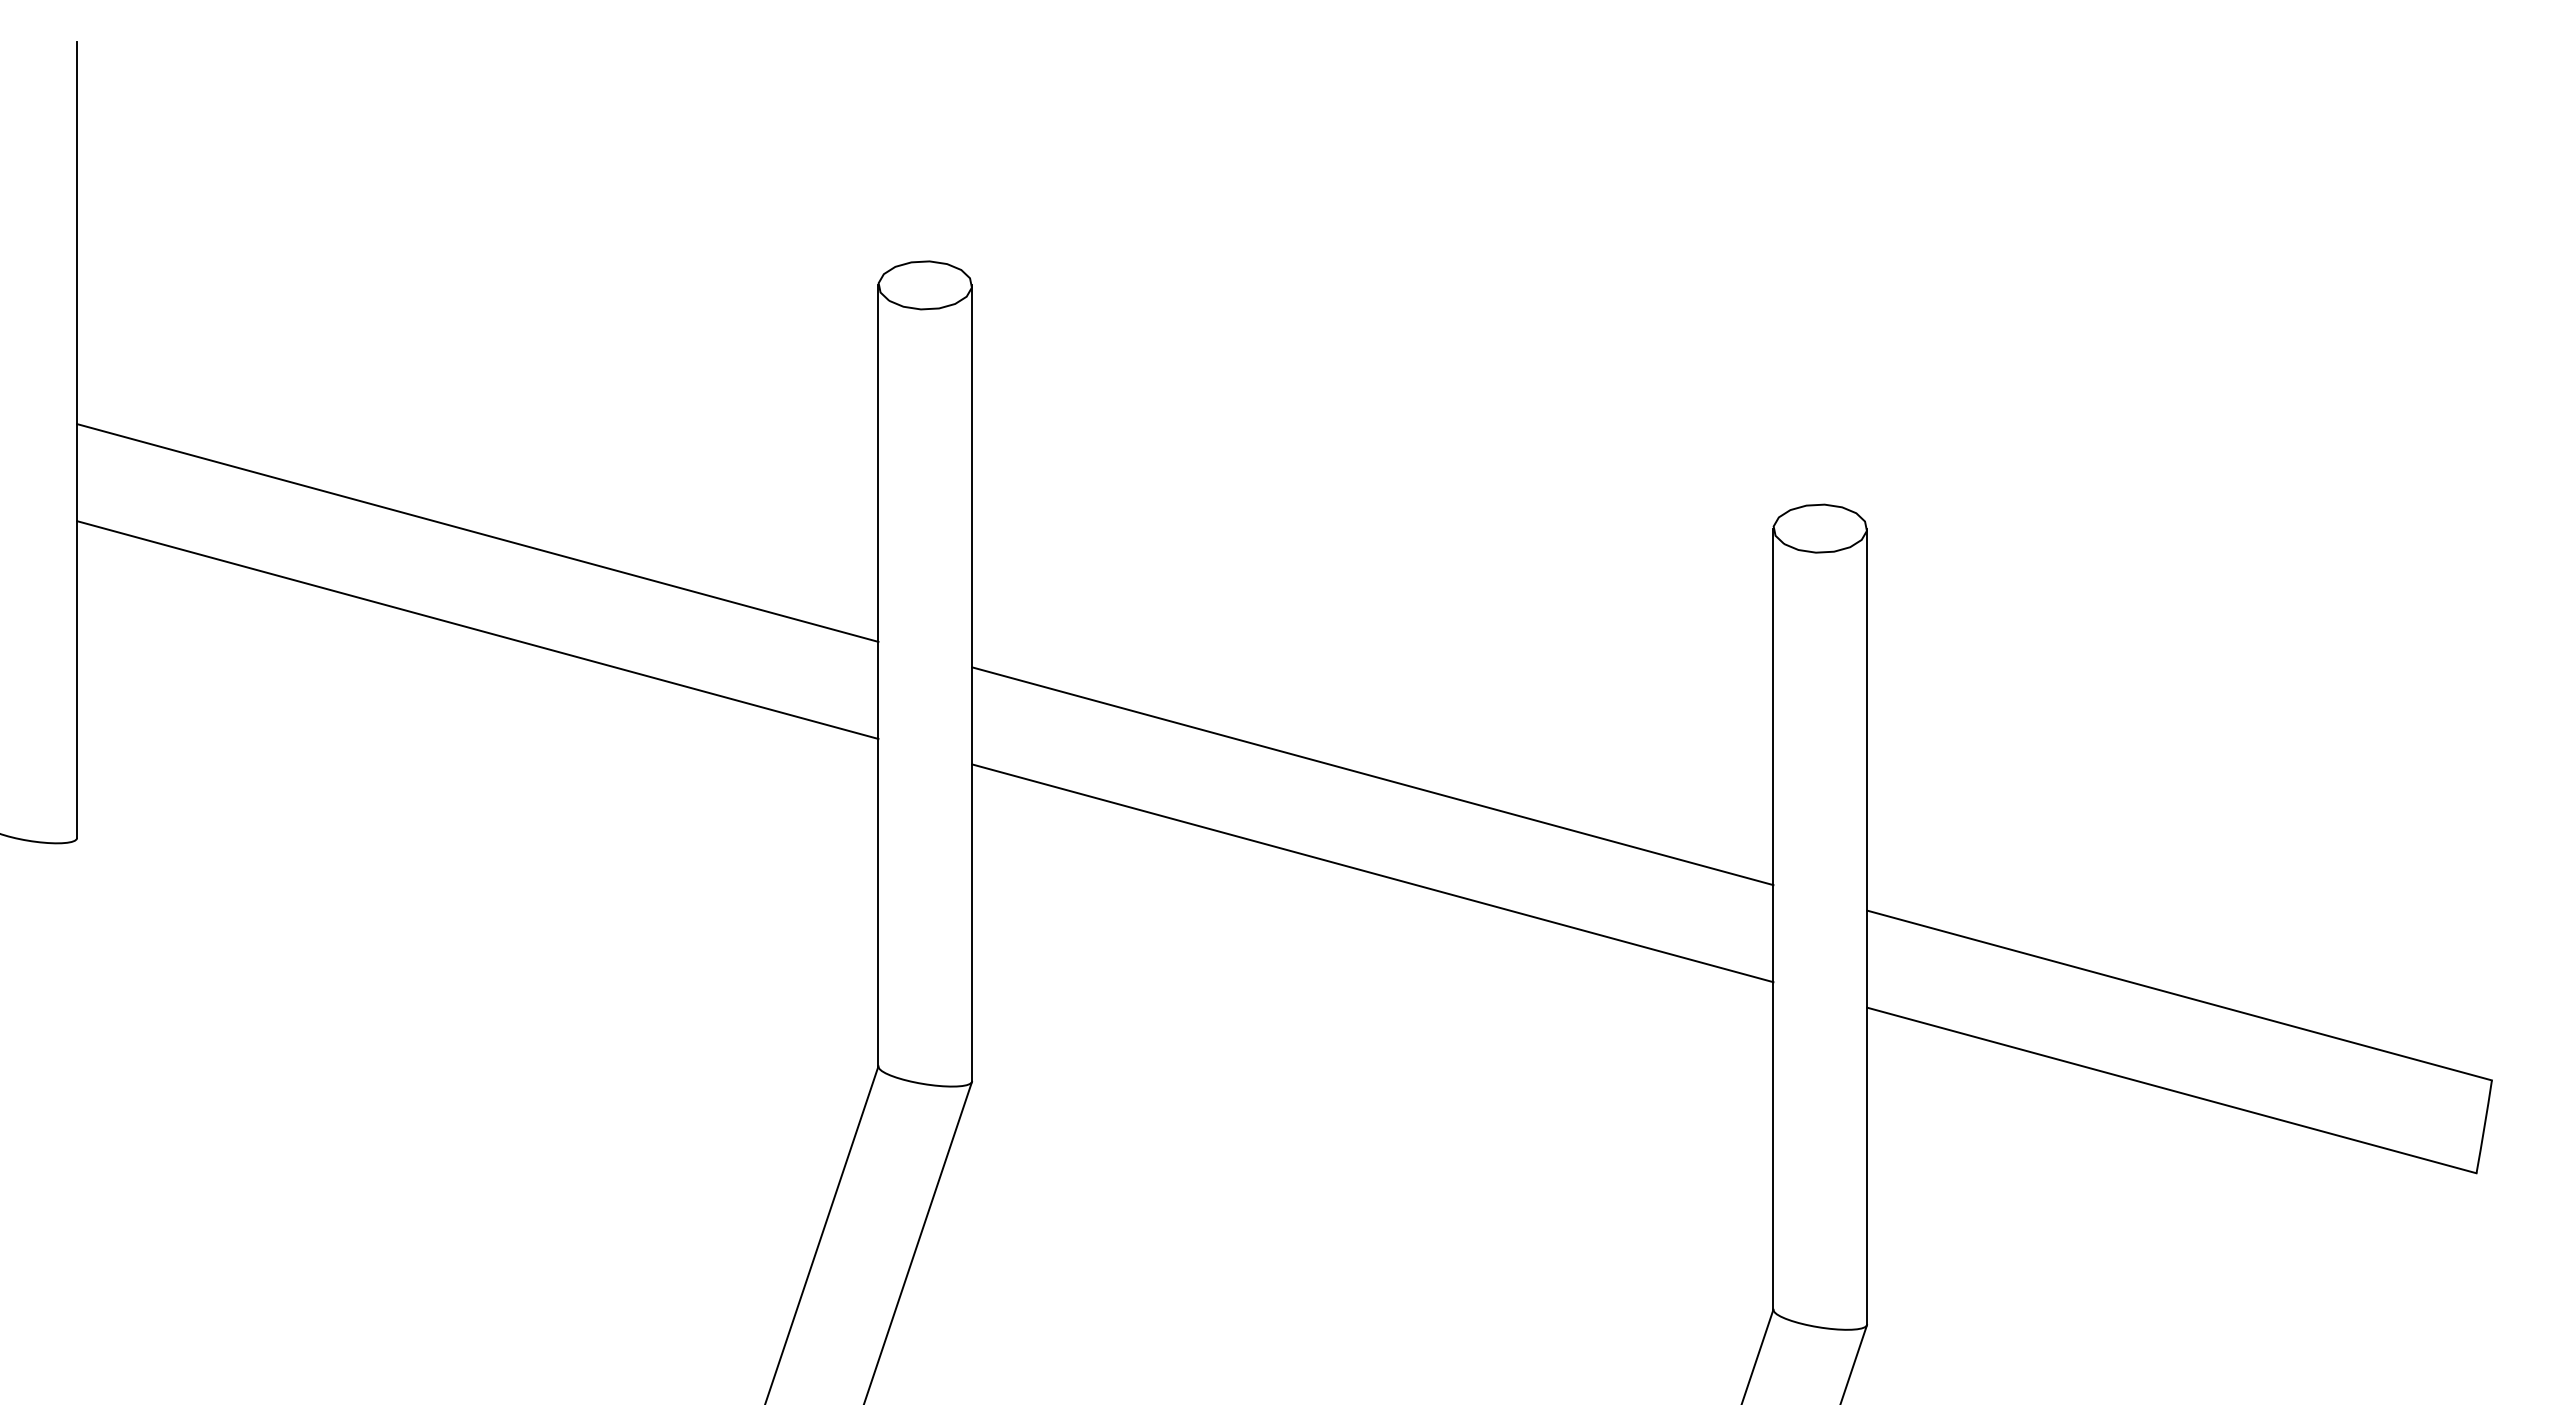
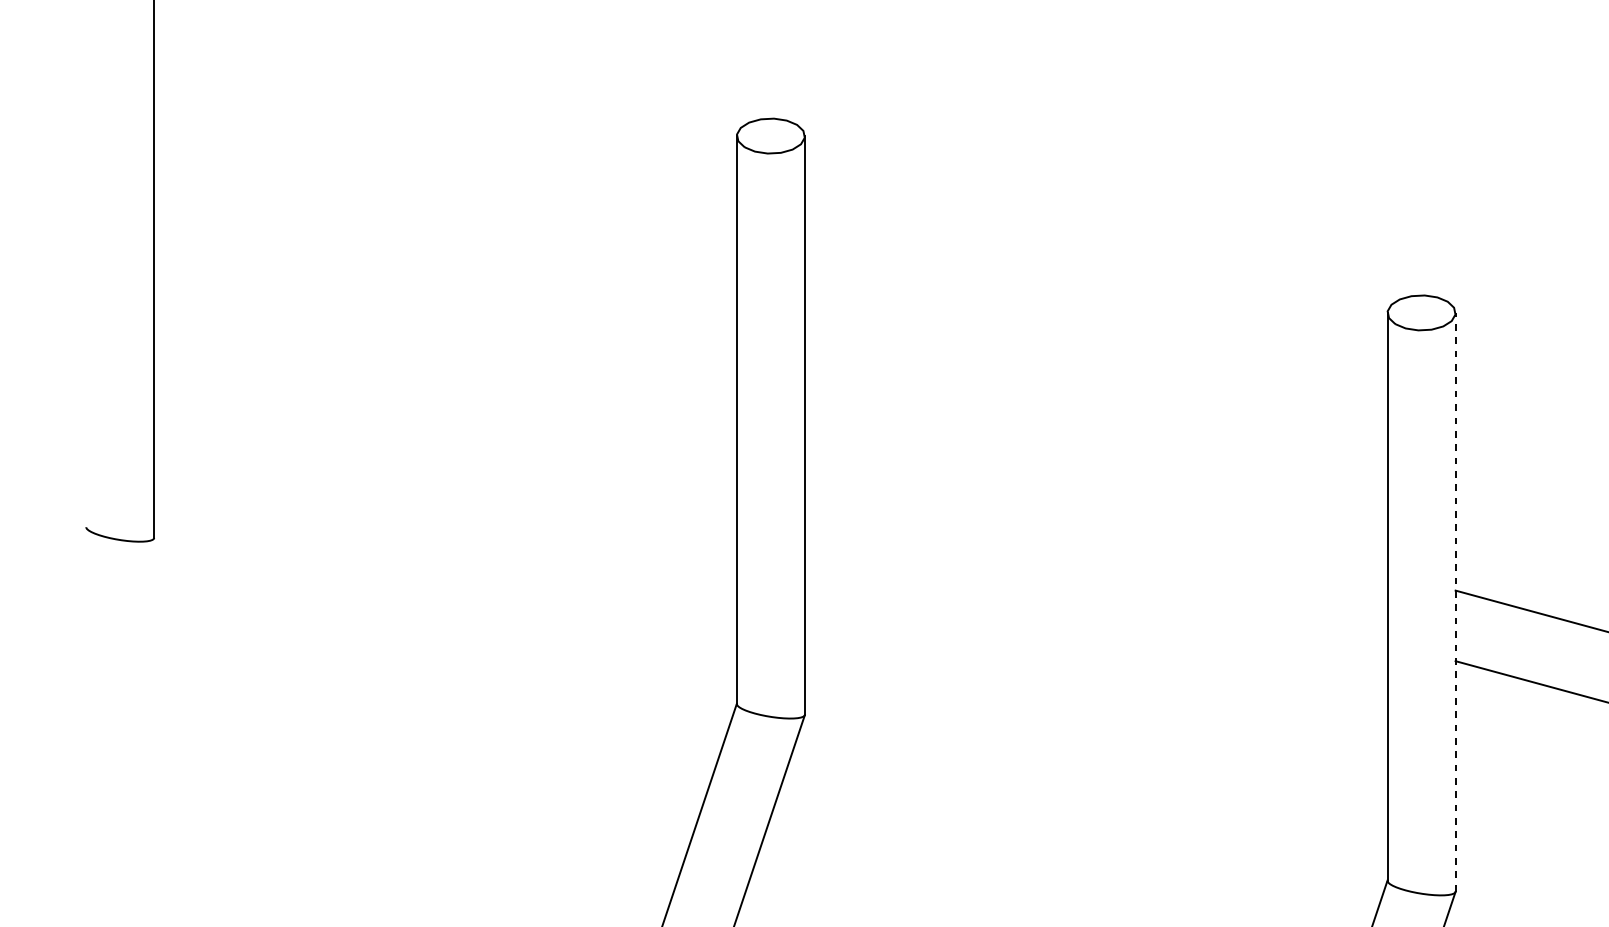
line: (477, 532) -> (445, 315), removed
line: (477, 629) -> (445, 386), removed
line: (1372, 776) -> (1096, 493), removed
line: (1372, 873) -> (1096, 563), removed
line: (1867, 926) -> (1455, 602), solid -> dashed

